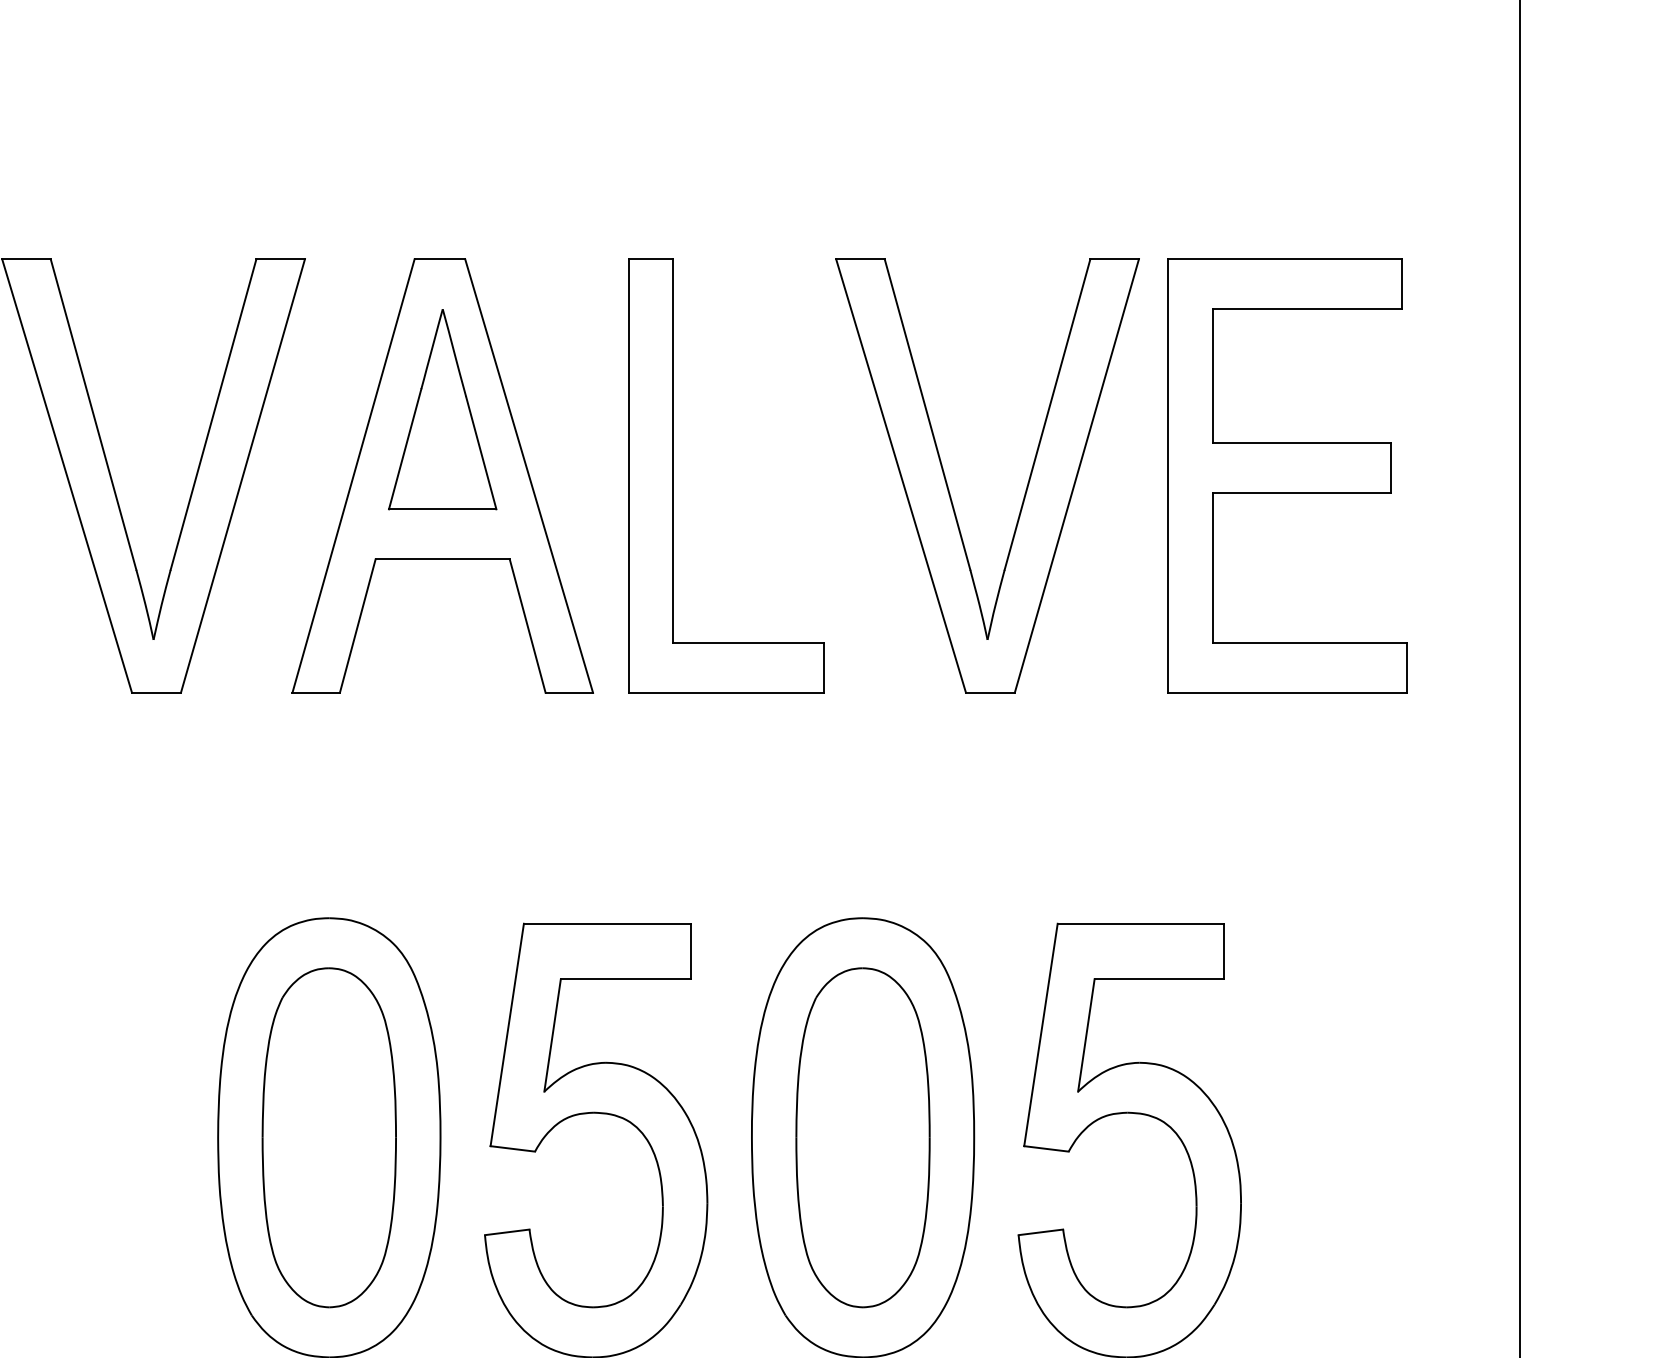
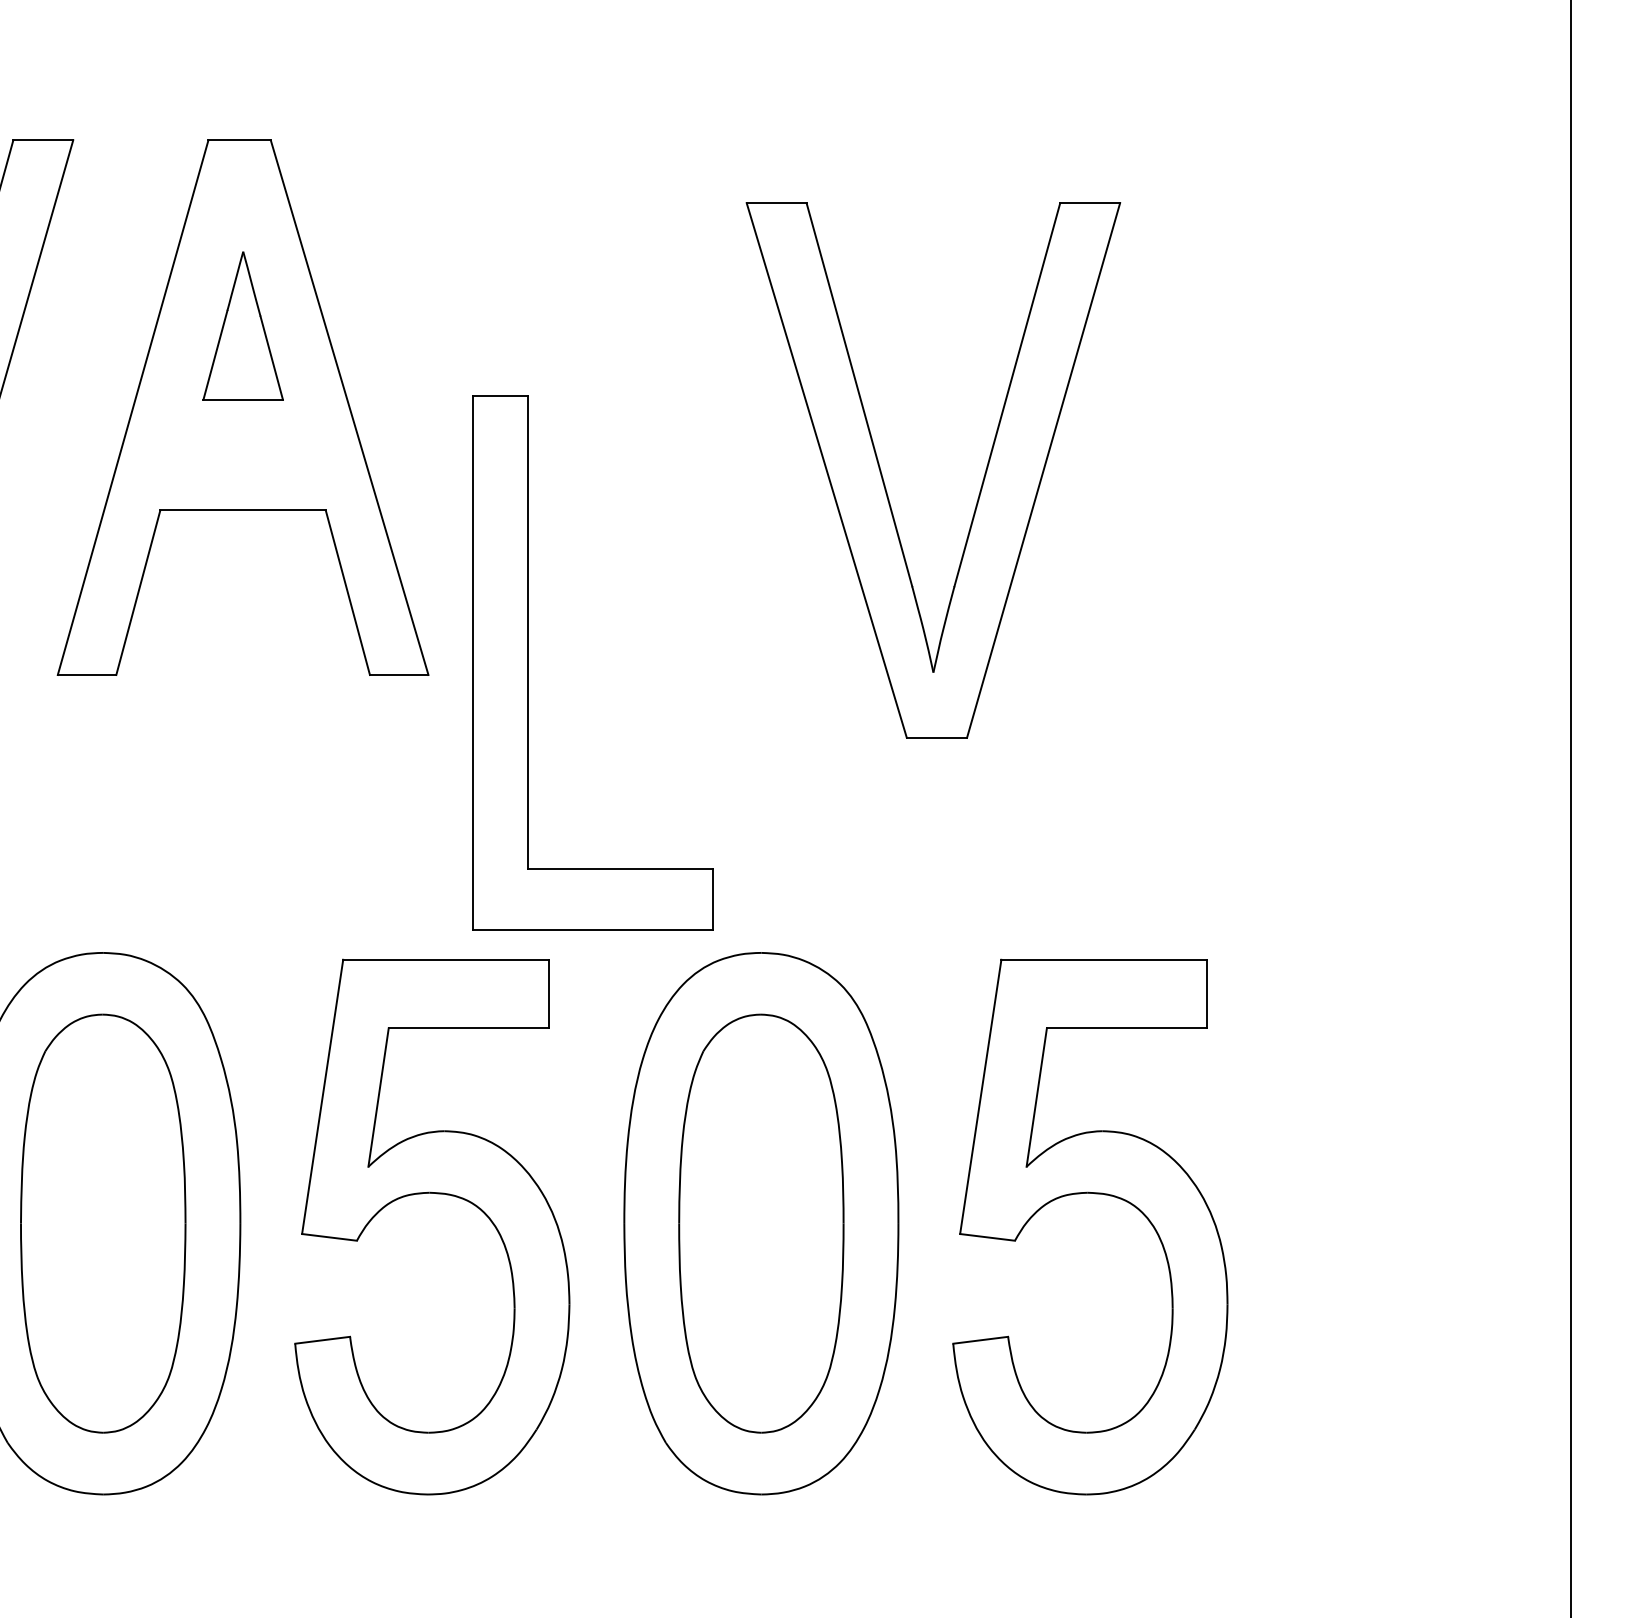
part: (442, 409) -> (242, 325), size x0.6
part: (673, 475) -> (527, 662), moved
part: (1287, 475) -> (1284, 407), removed
part: (949, 489) -> (886, 487), moved

